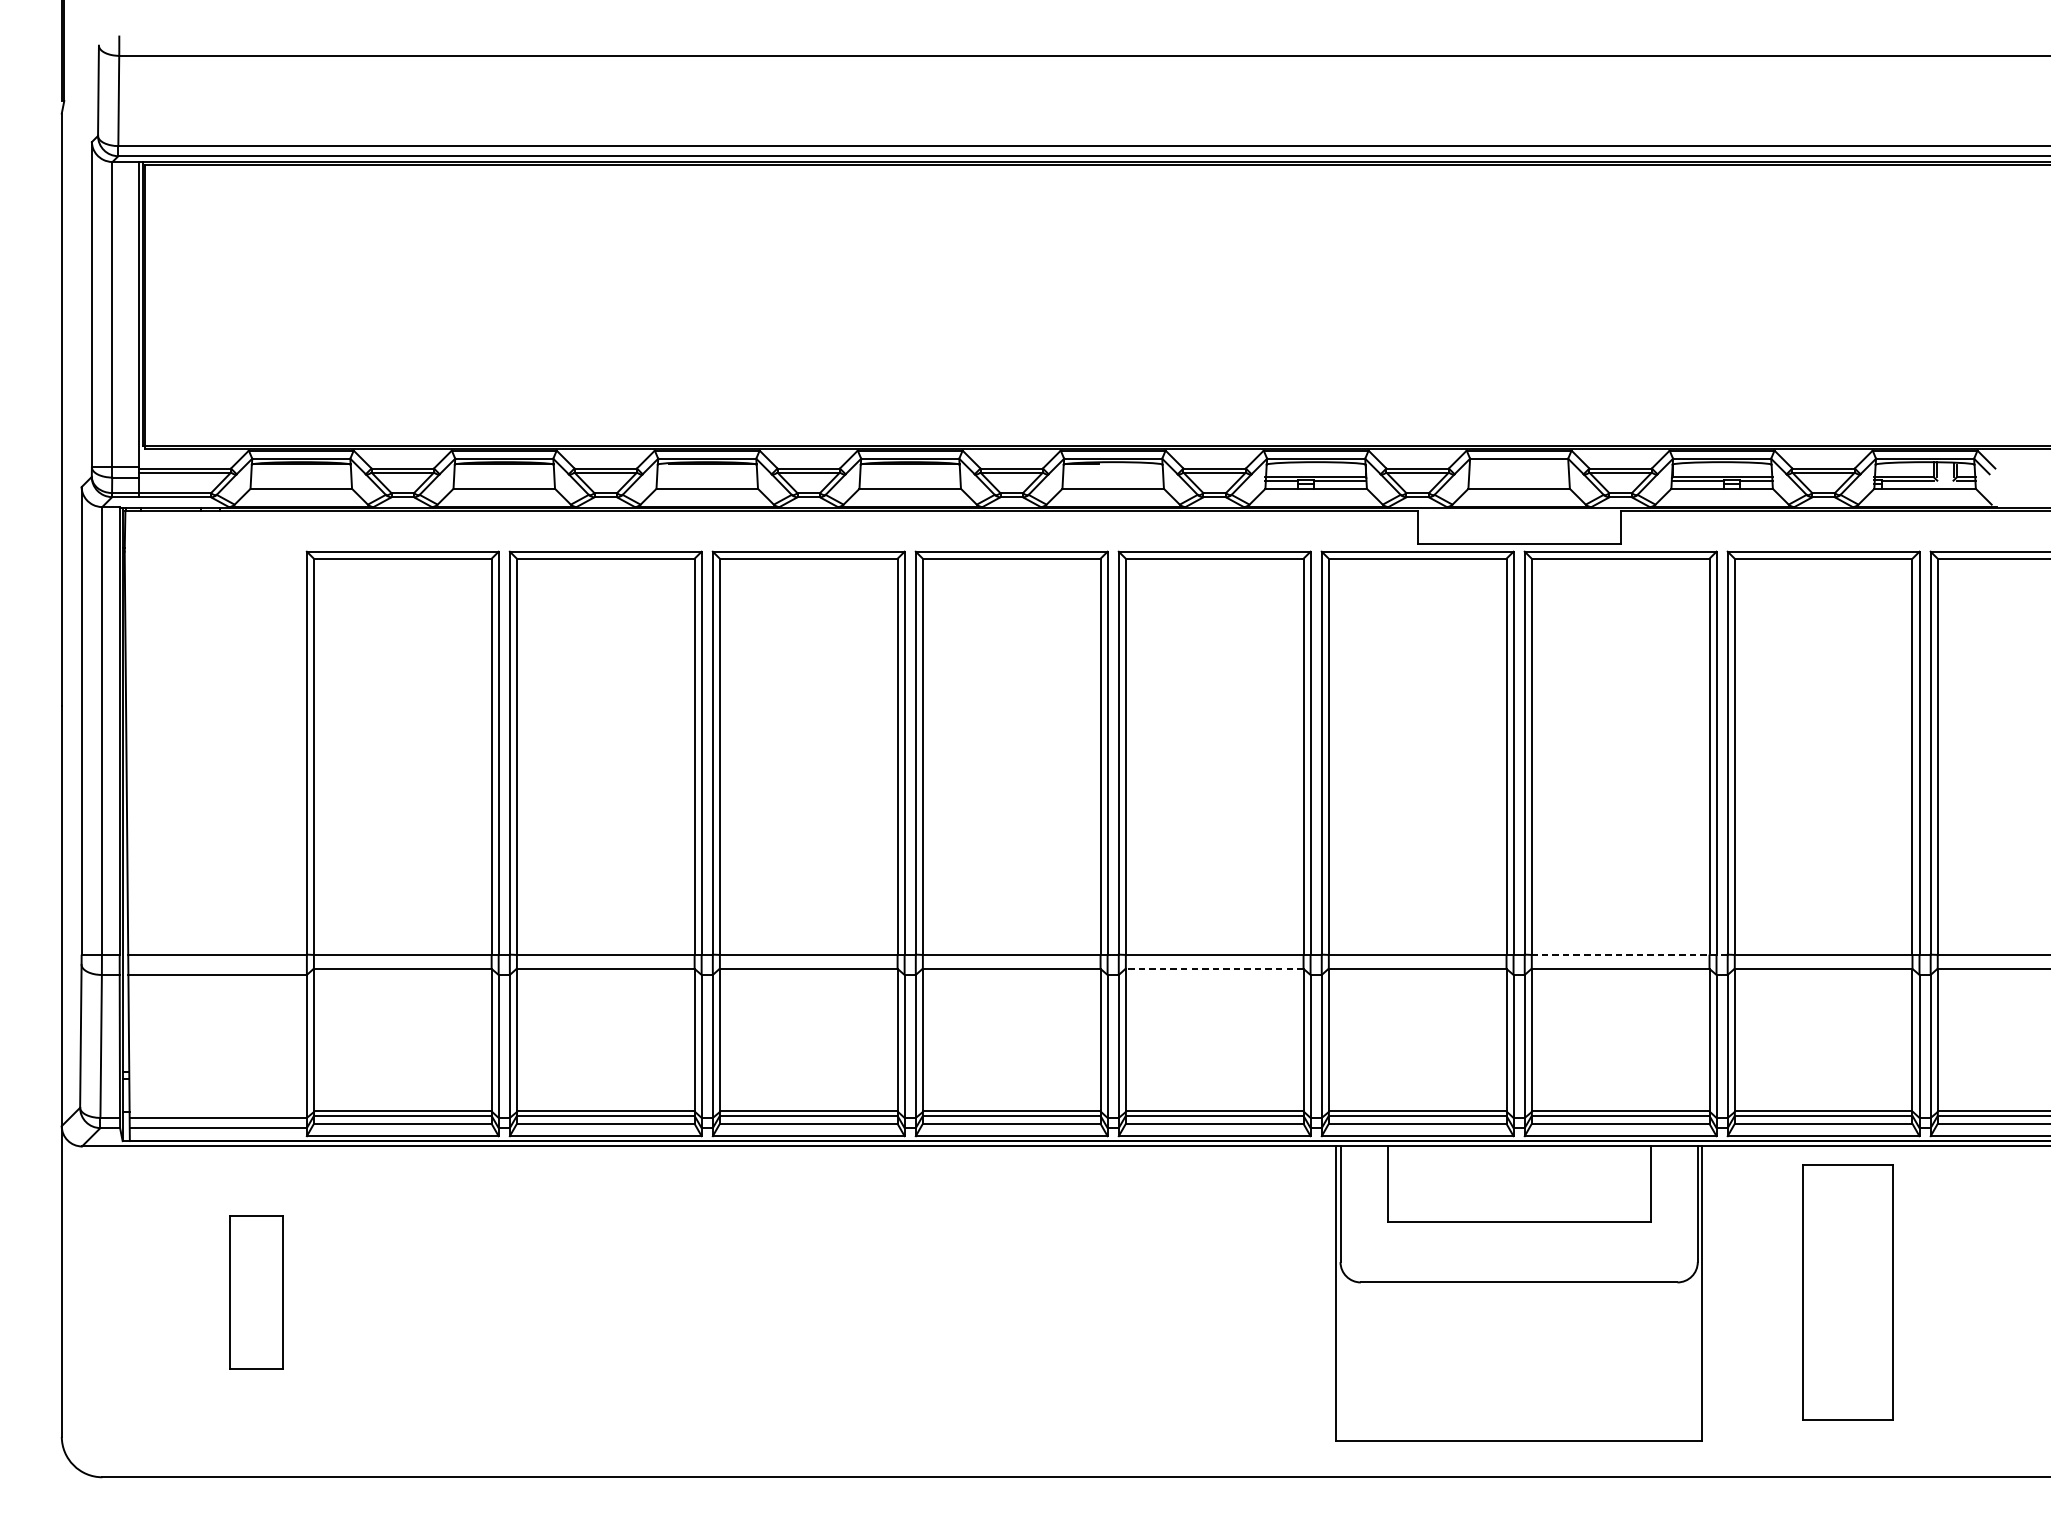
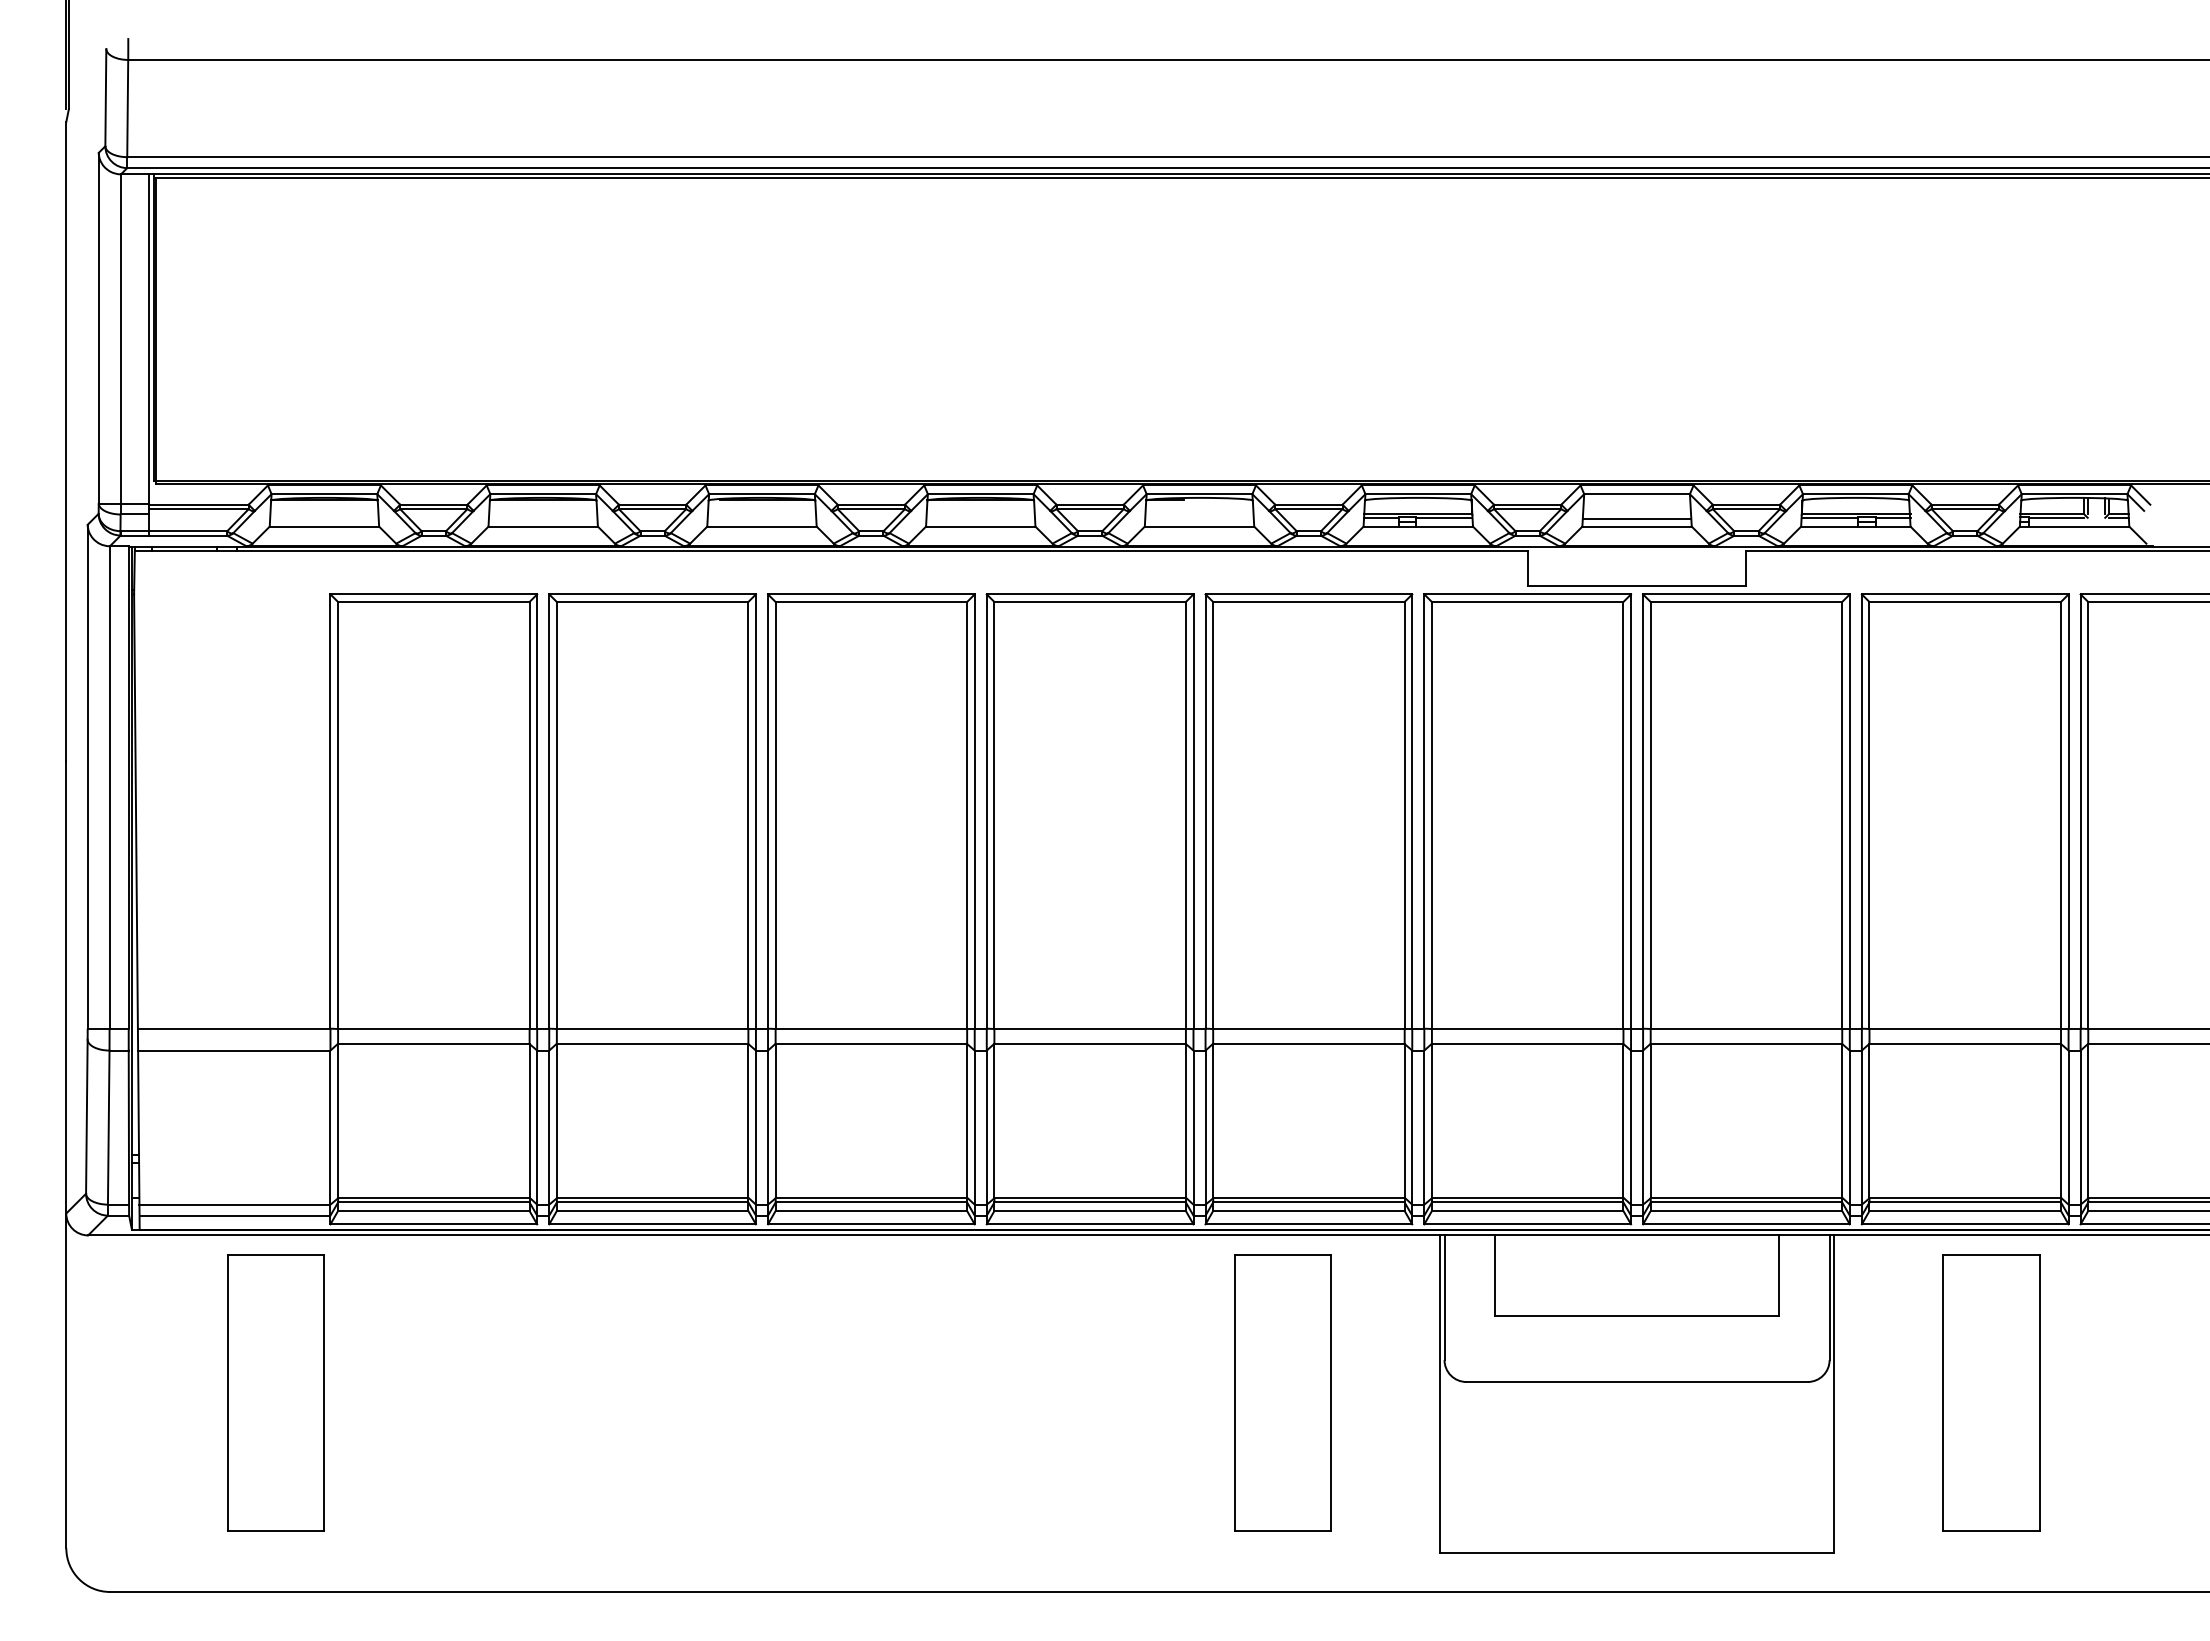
line: (1518, 481) -> (1636, 518), added
line: (1629, 954) -> (1756, 1028), dashed -> solid
line: (1214, 969) -> (1308, 1044), dashed -> solid
part: (255, 1292) -> (275, 1392), size x1.67
part: (1190, 1292) -> (1282, 1392), added

